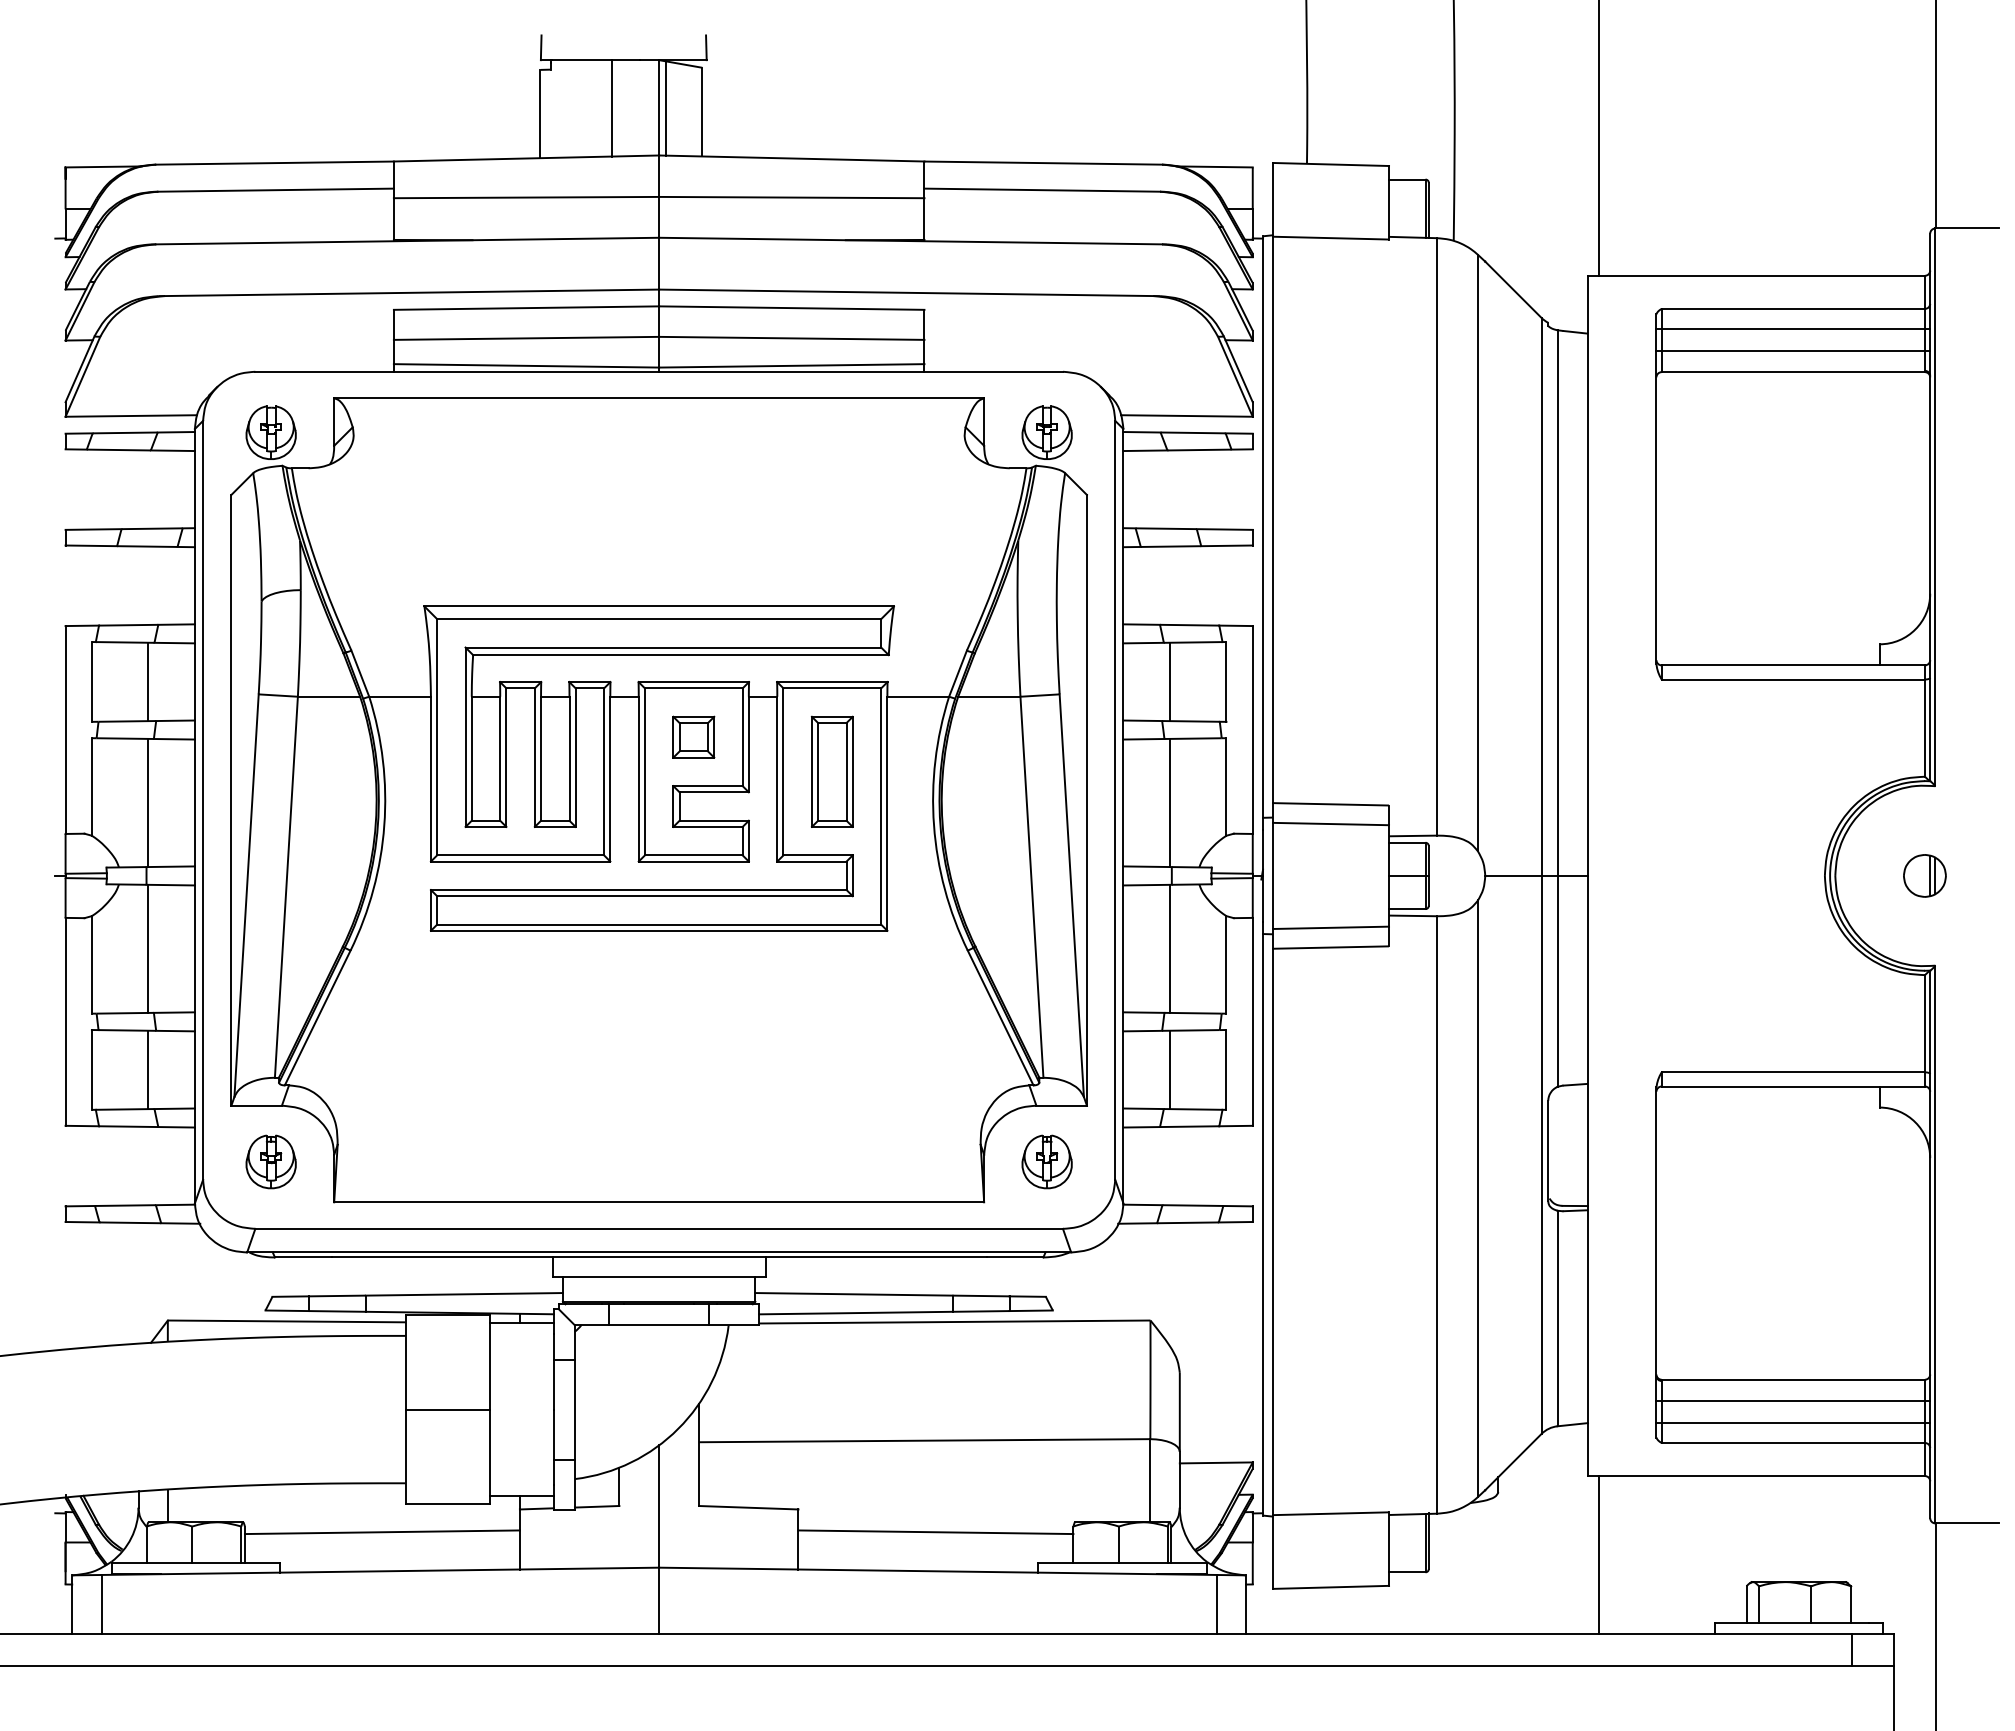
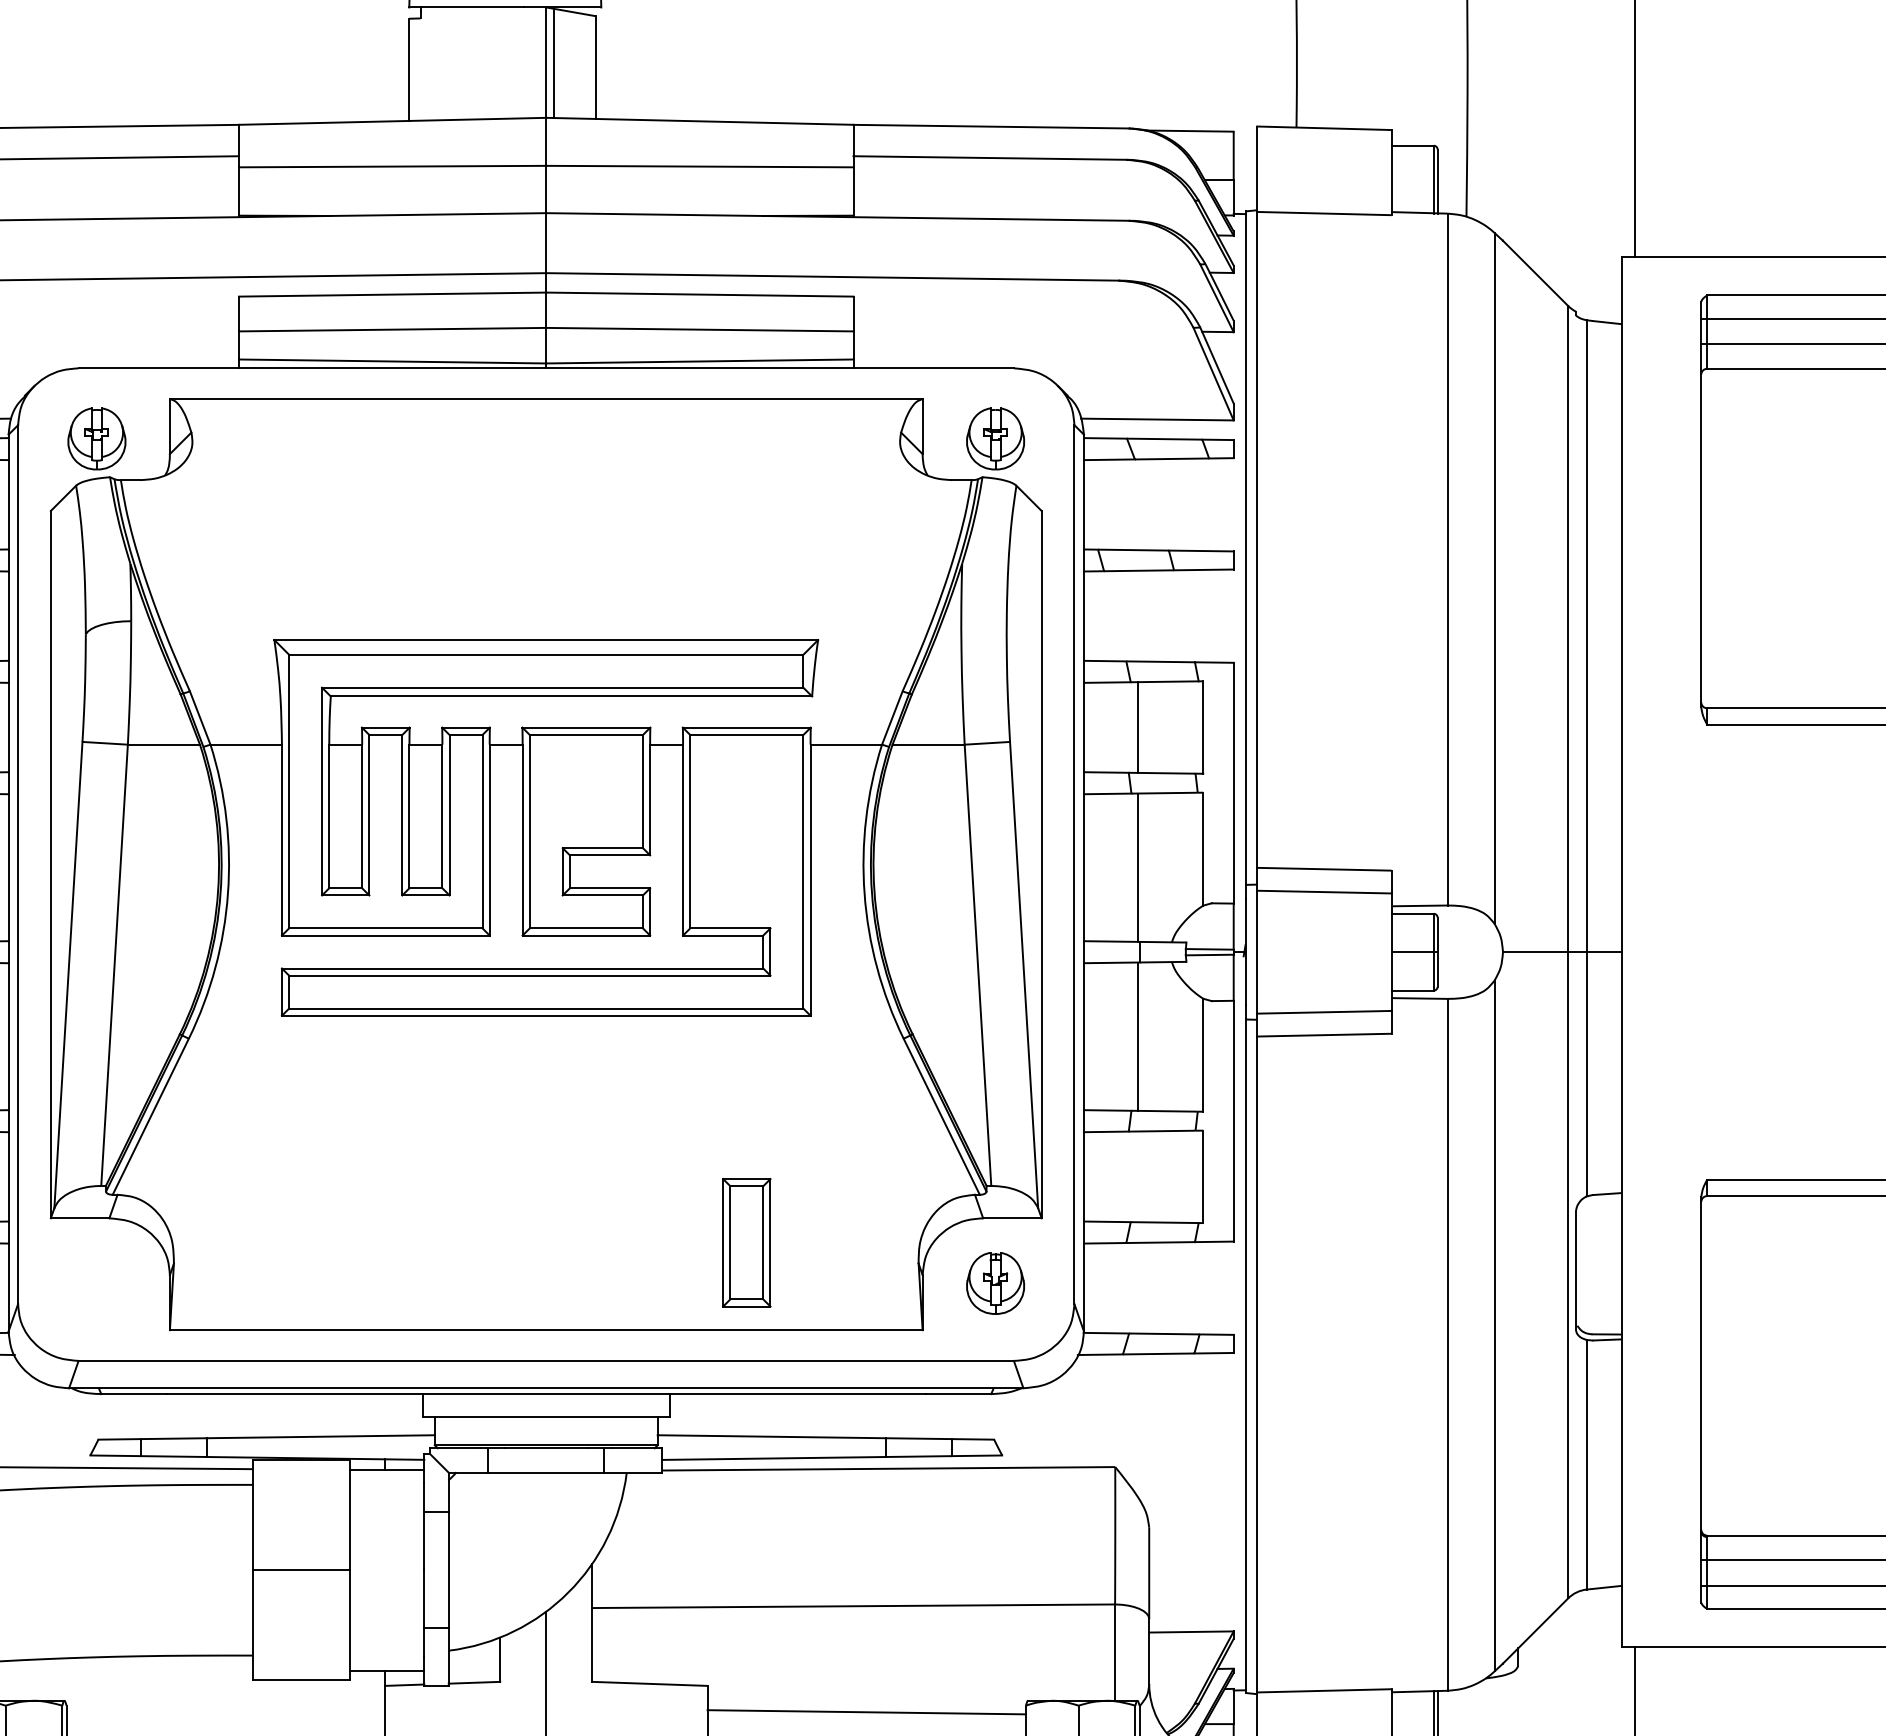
line: (612, 108) -> (492, 63), removed
part: (693, 736) -> (586, 790), removed
part: (831, 771) -> (745, 1242), moved
line: (1169, 1069) -> (1137, 1176), removed
part: (270, 1161) -> (96, 1282), removed
line: (381, 1532) -> (224, 1712), removed

